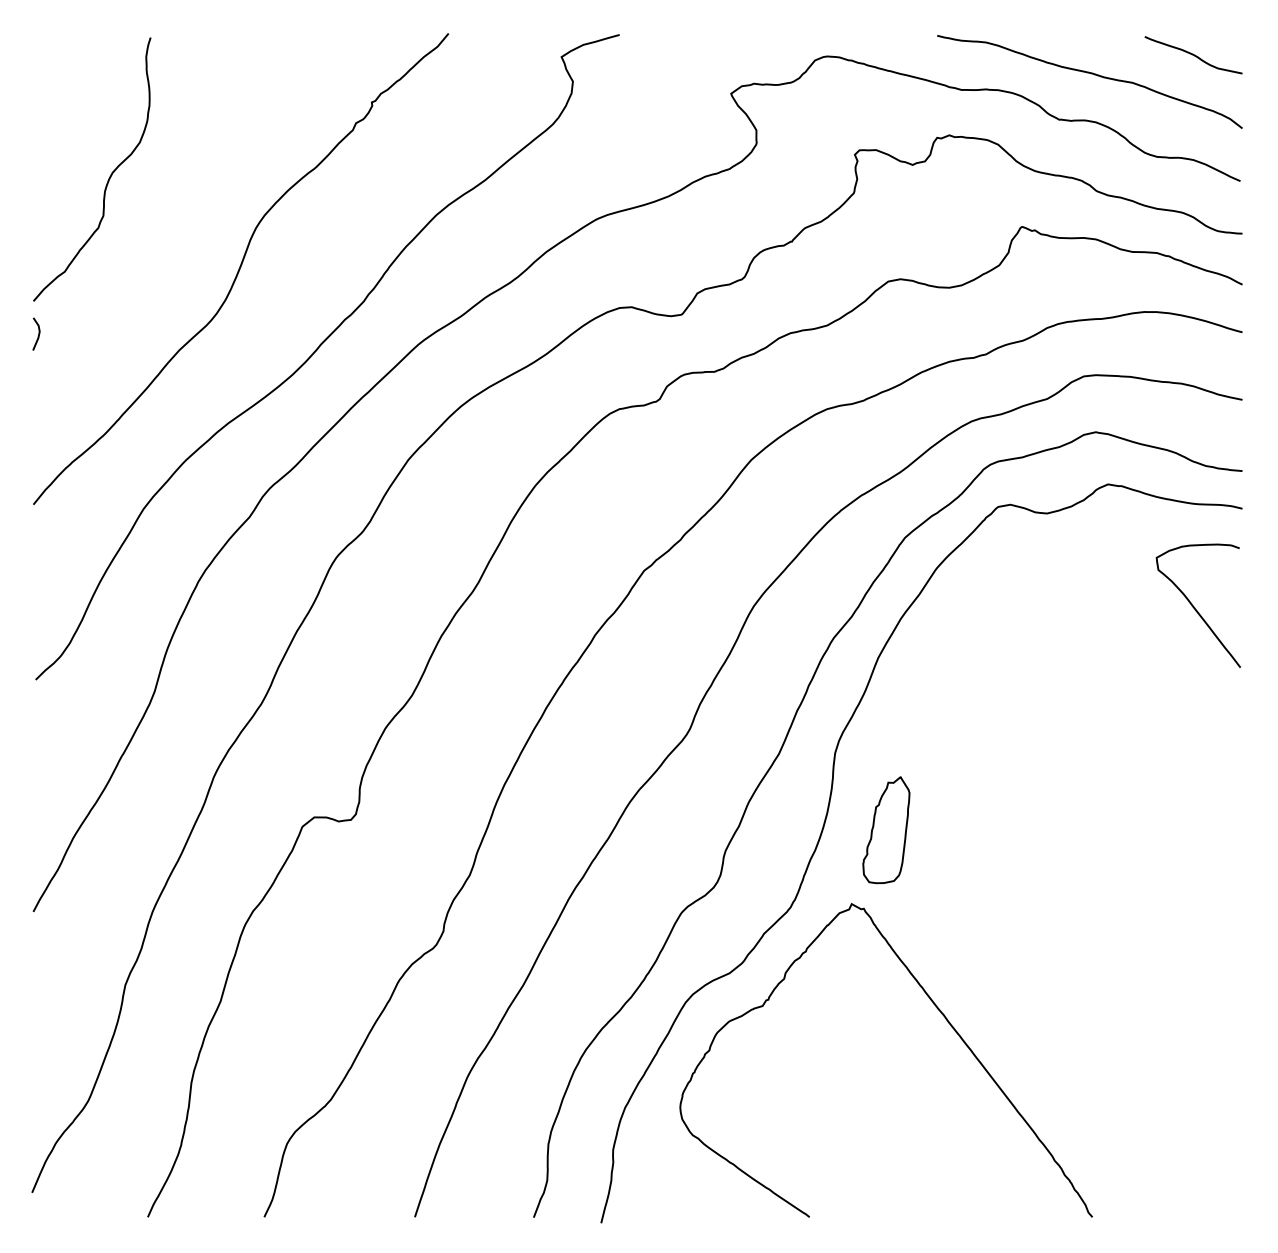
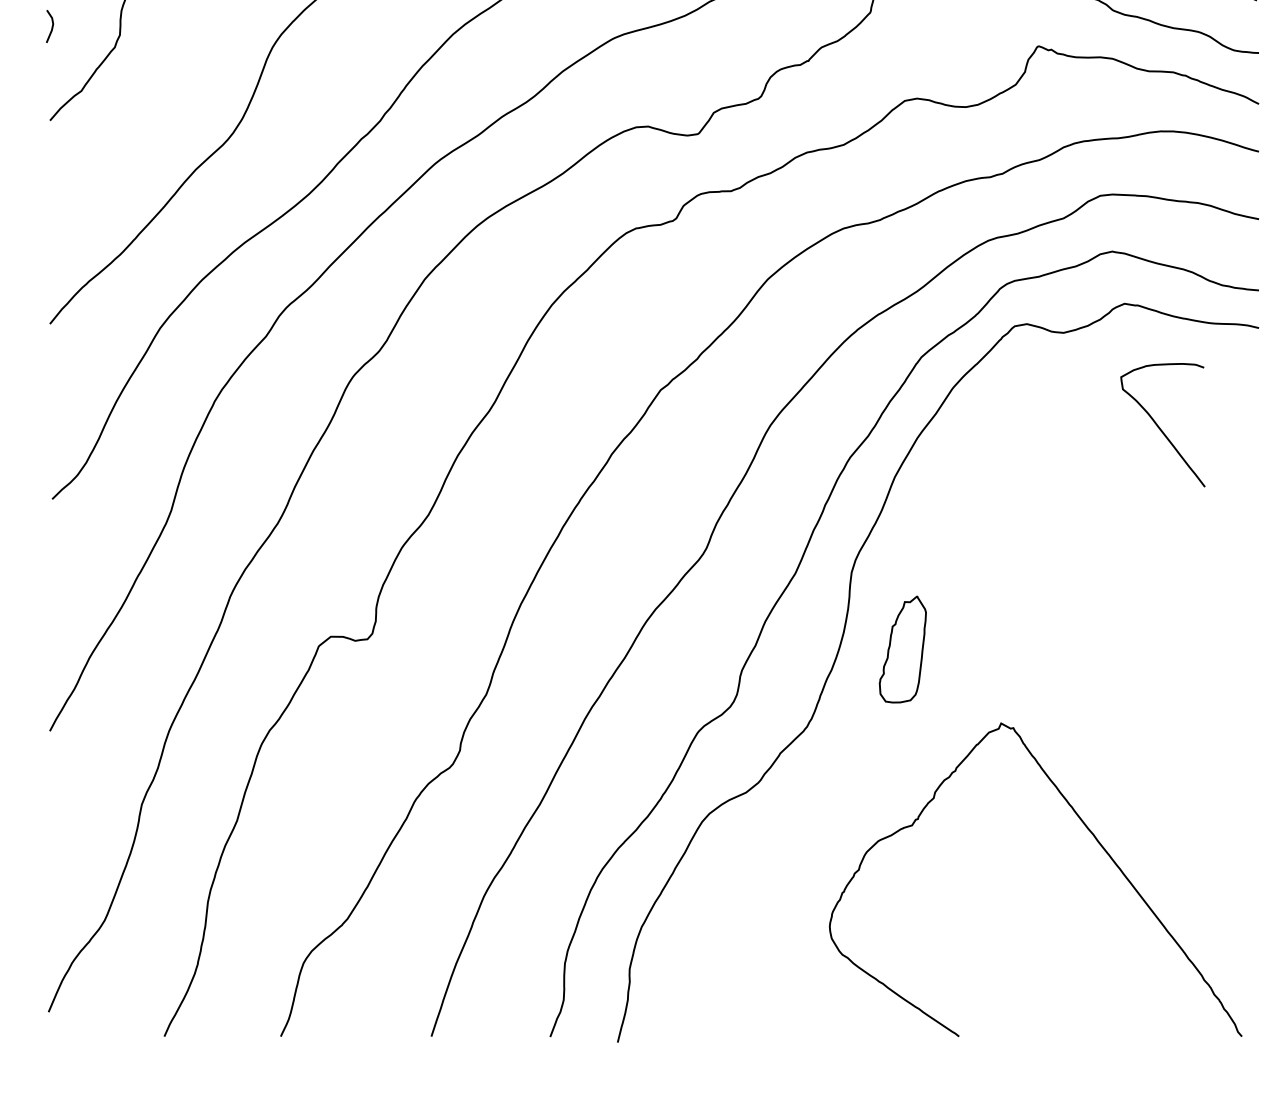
line: (38, 333) -> (52, 25), moved
curve: (1195, 607) -> (1160, 426), moved
curve: (941, 1014) -> (1091, 833), moved

